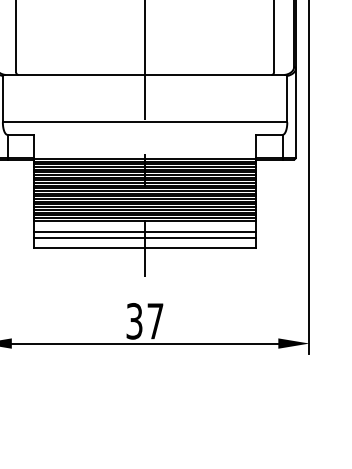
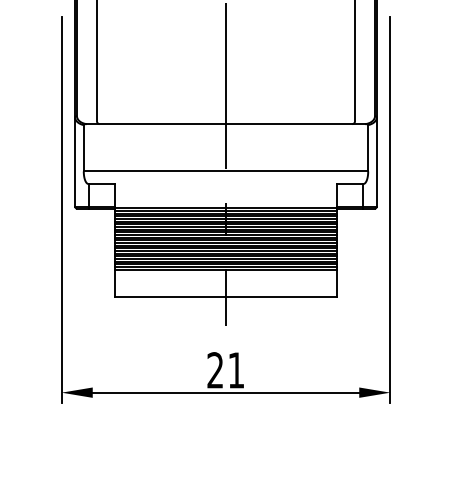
line: (144, 231) -> (225, 280), removed
line: (144, 238) -> (225, 287), removed
text: (144, 321) -> (225, 370), 37 -> 21

